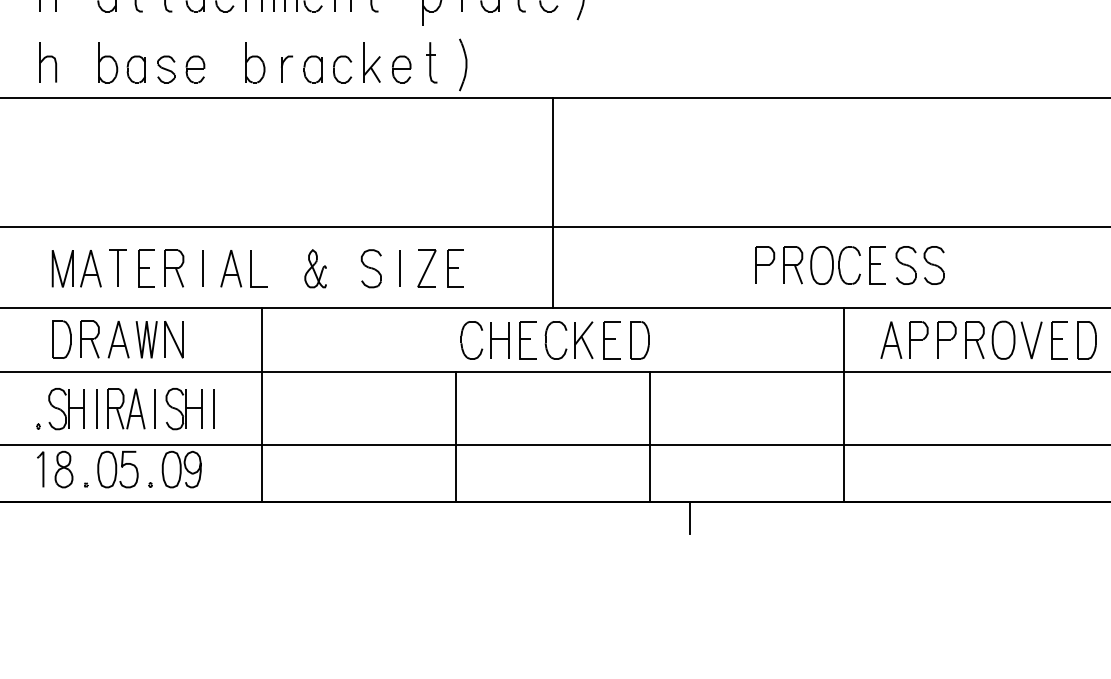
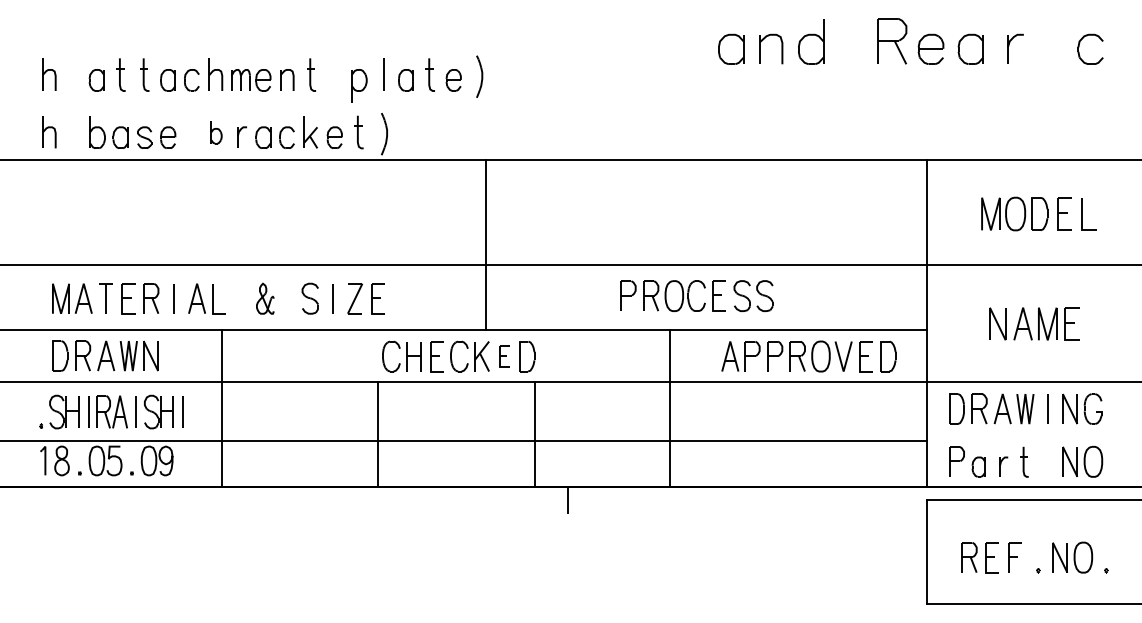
part: (255, 62) -> (216, 132), size x0.7
line: (552, 202) -> (485, 245), moved
part: (611, 340) -> (504, 356), size x0.7
line: (843, 404) -> (669, 408), moved

